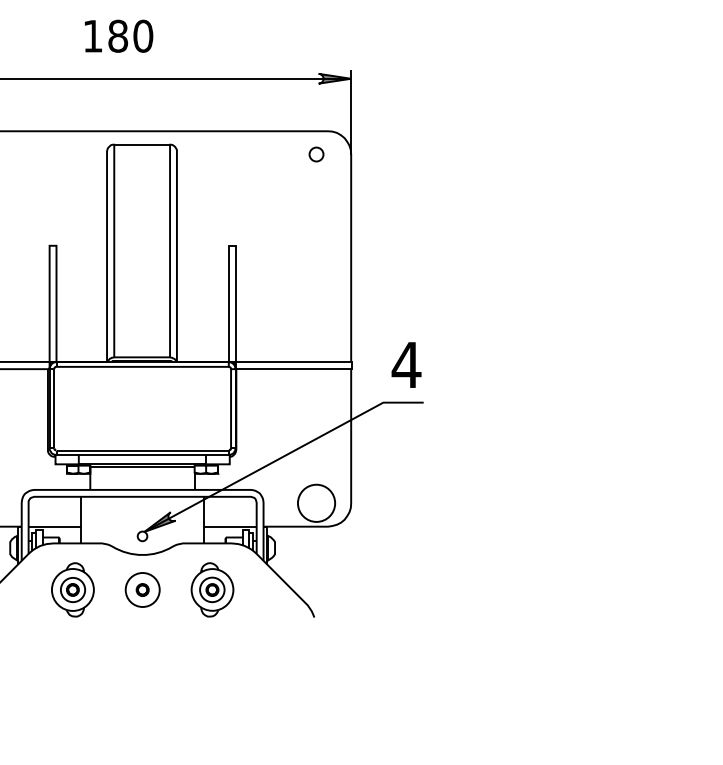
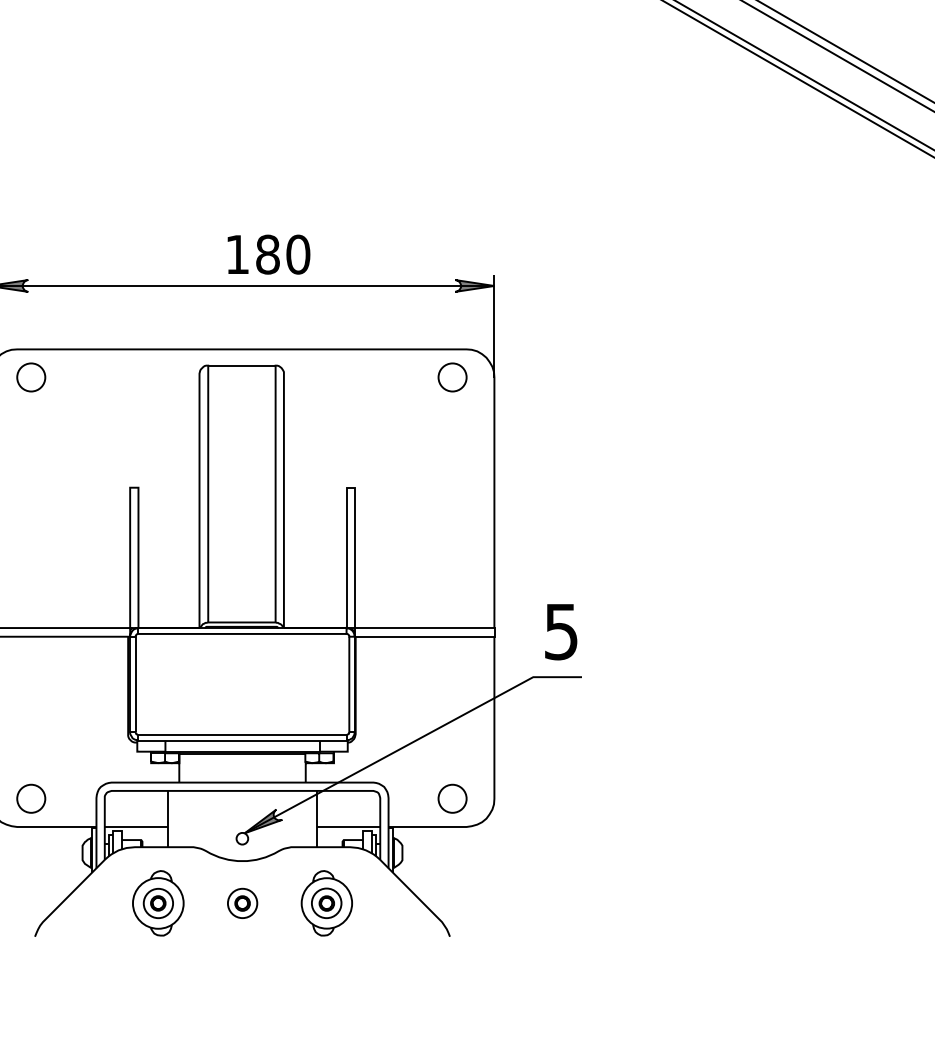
text: (118, 36) -> (268, 254), moved
circle: (316, 154) -> (452, 377), size x1.67
text: (406, 365) -> (561, 632), 4 -> 5
circle: (316, 503) -> (452, 798), size x0.62
circle: (142, 590) -> (242, 903), size x0.71

